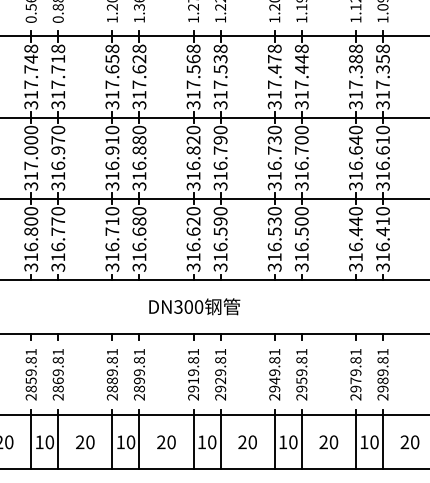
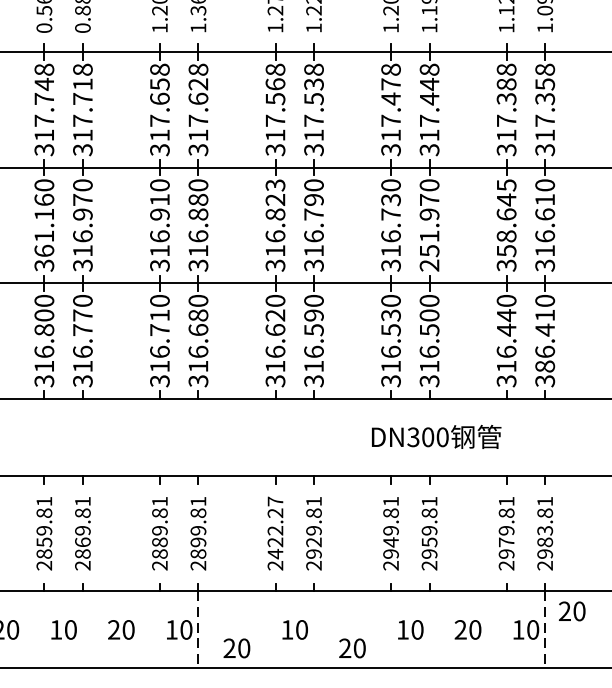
text: (193, 129) -> (275, 184), 316.820 -> 316.823
text: (355, 152) -> (506, 217), 316.640 -> 358.645
text: (31, 158) -> (44, 225), 317.000 -> 361.160
text: (301, 163) -> (429, 232), 316.700 -> 251.970
text: (382, 257) -> (544, 366), 316.410 -> 386.410
text: (194, 306) -> (436, 436), moved
text: (193, 370) -> (275, 527), 2919.81 -> 2422.27
text: (382, 372) -> (544, 530), 2989.81 -> 2983.81
line: (31, 442) -> (44, 630), removed
line: (58, 442) -> (83, 630), removed
line: (112, 442) -> (160, 630), removed
line: (139, 442) -> (198, 630), solid -> dashed
text: (166, 442) -> (236, 648), moved
line: (193, 442) -> (275, 630), removed
line: (220, 442) -> (313, 630), removed
text: (247, 442) -> (352, 648), moved
line: (274, 442) -> (390, 630), removed
line: (301, 442) -> (429, 630), removed
line: (355, 442) -> (506, 630), removed
line: (383, 442) -> (545, 630), solid -> dashed
text: (409, 442) -> (571, 611), moved

